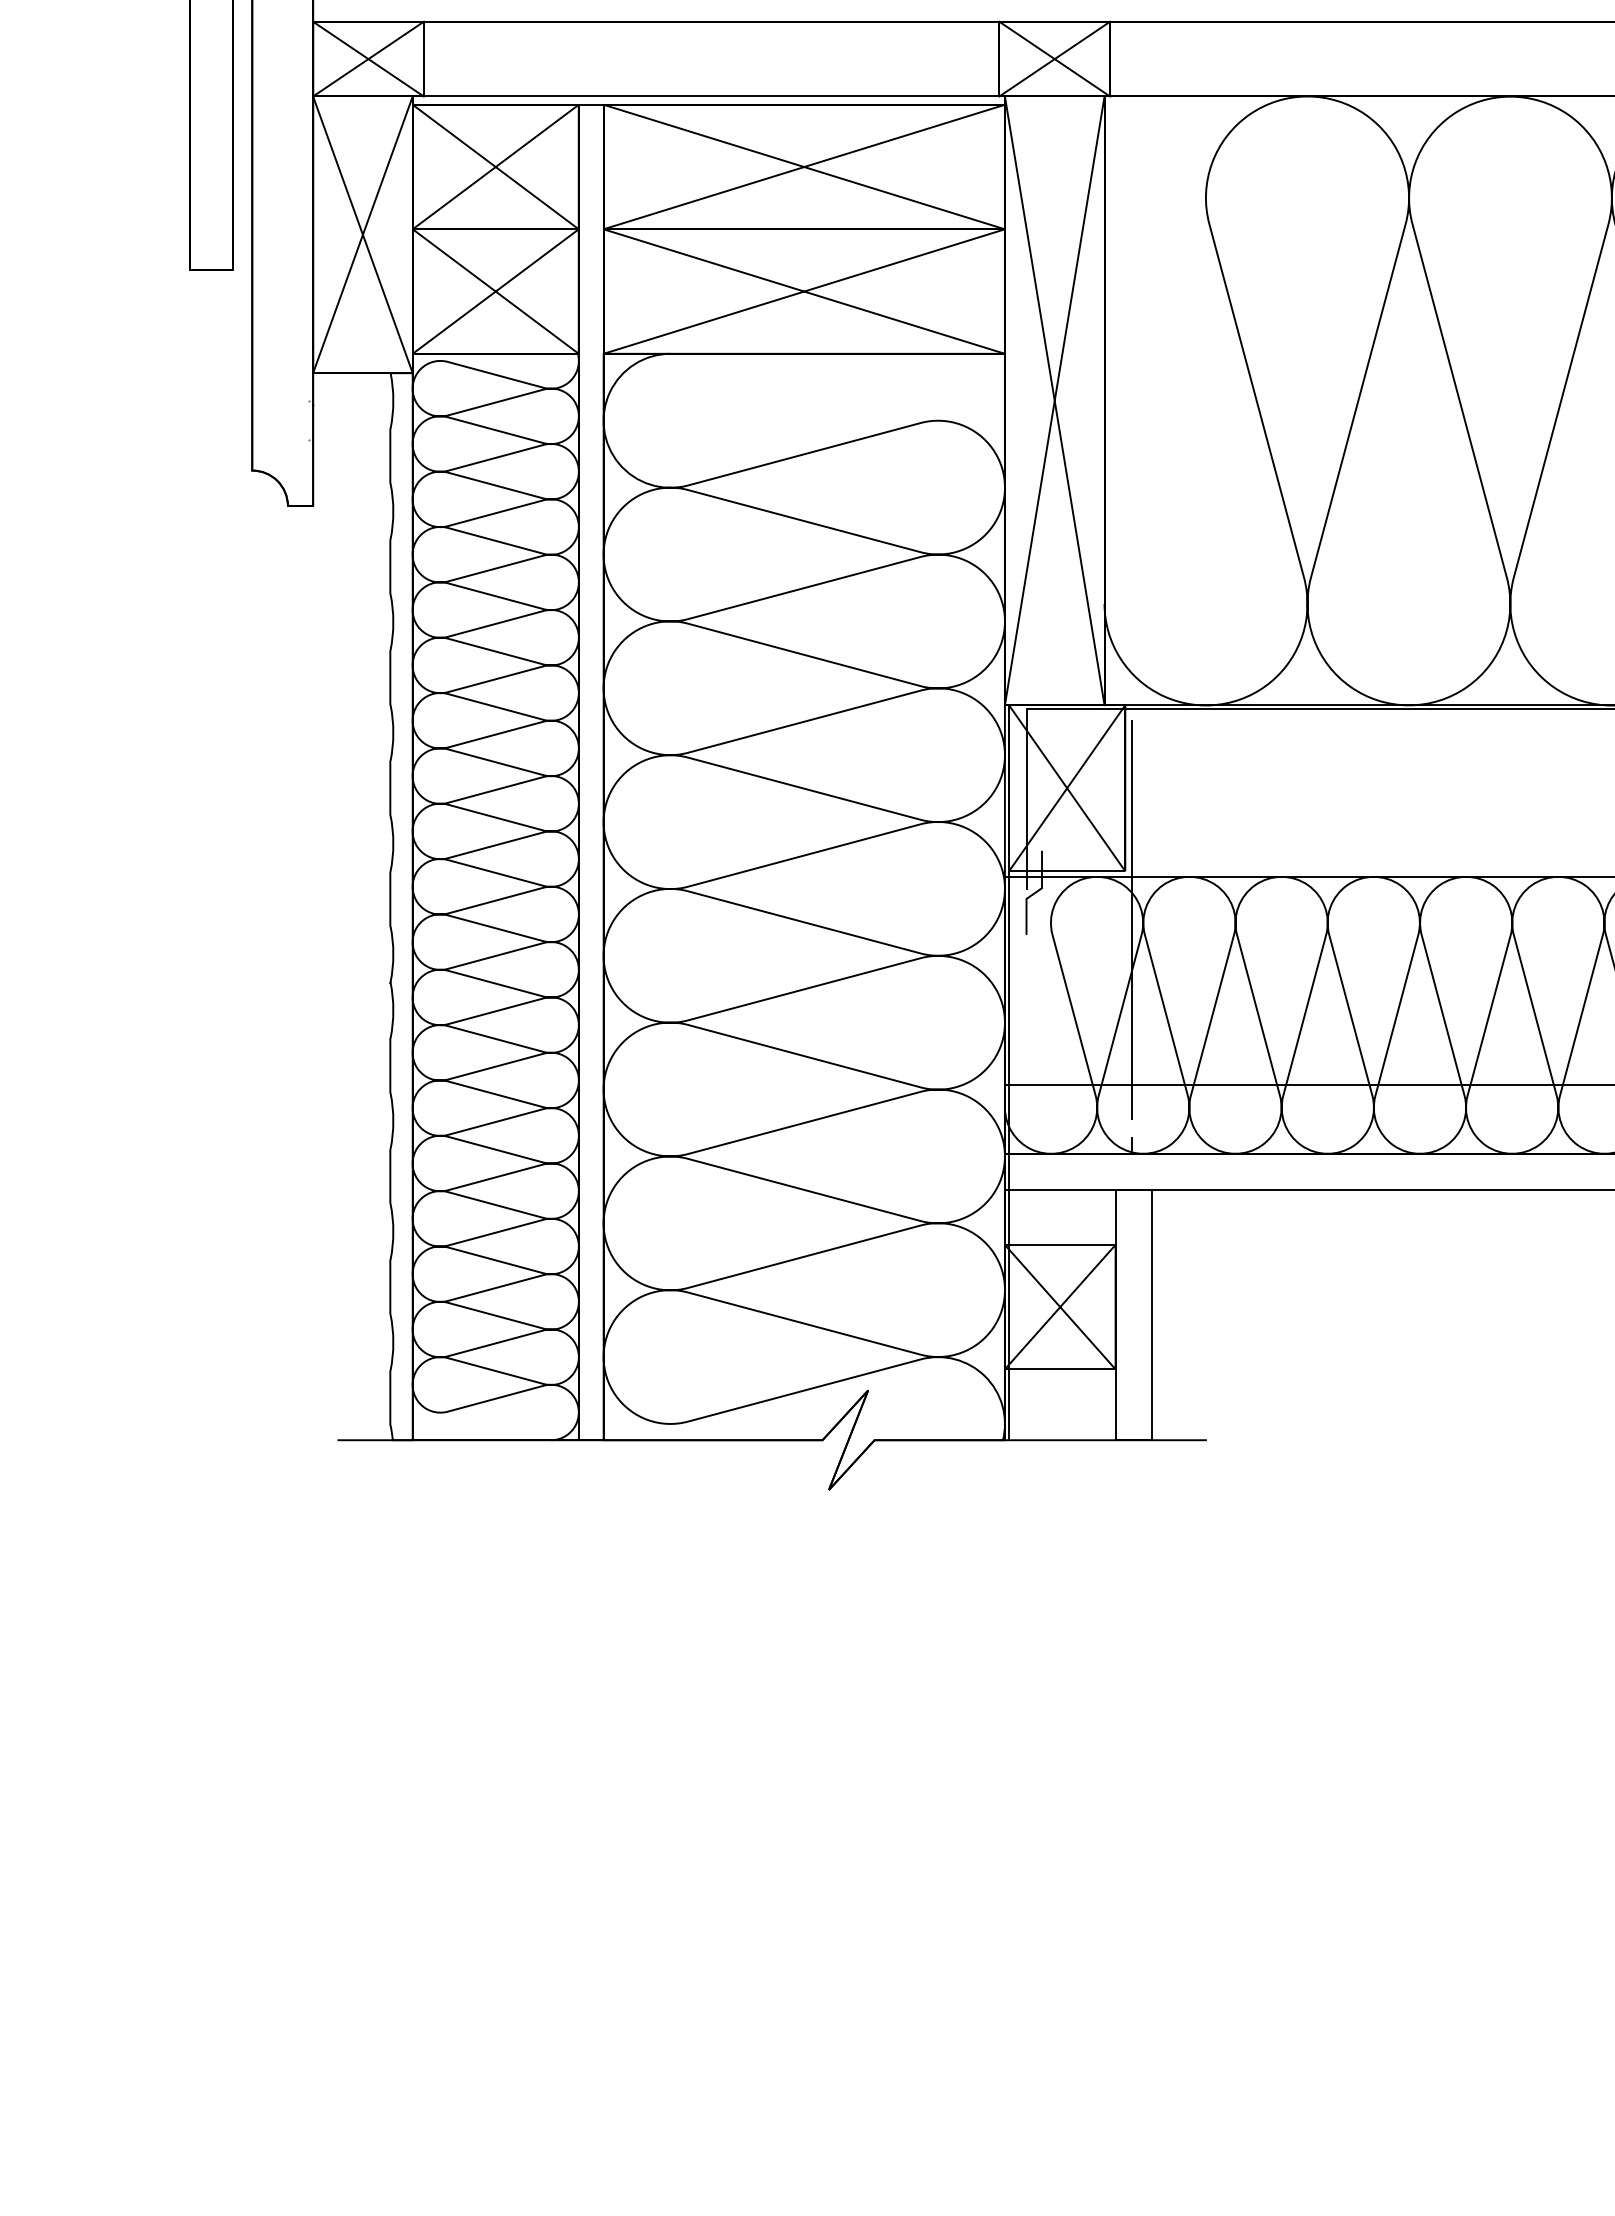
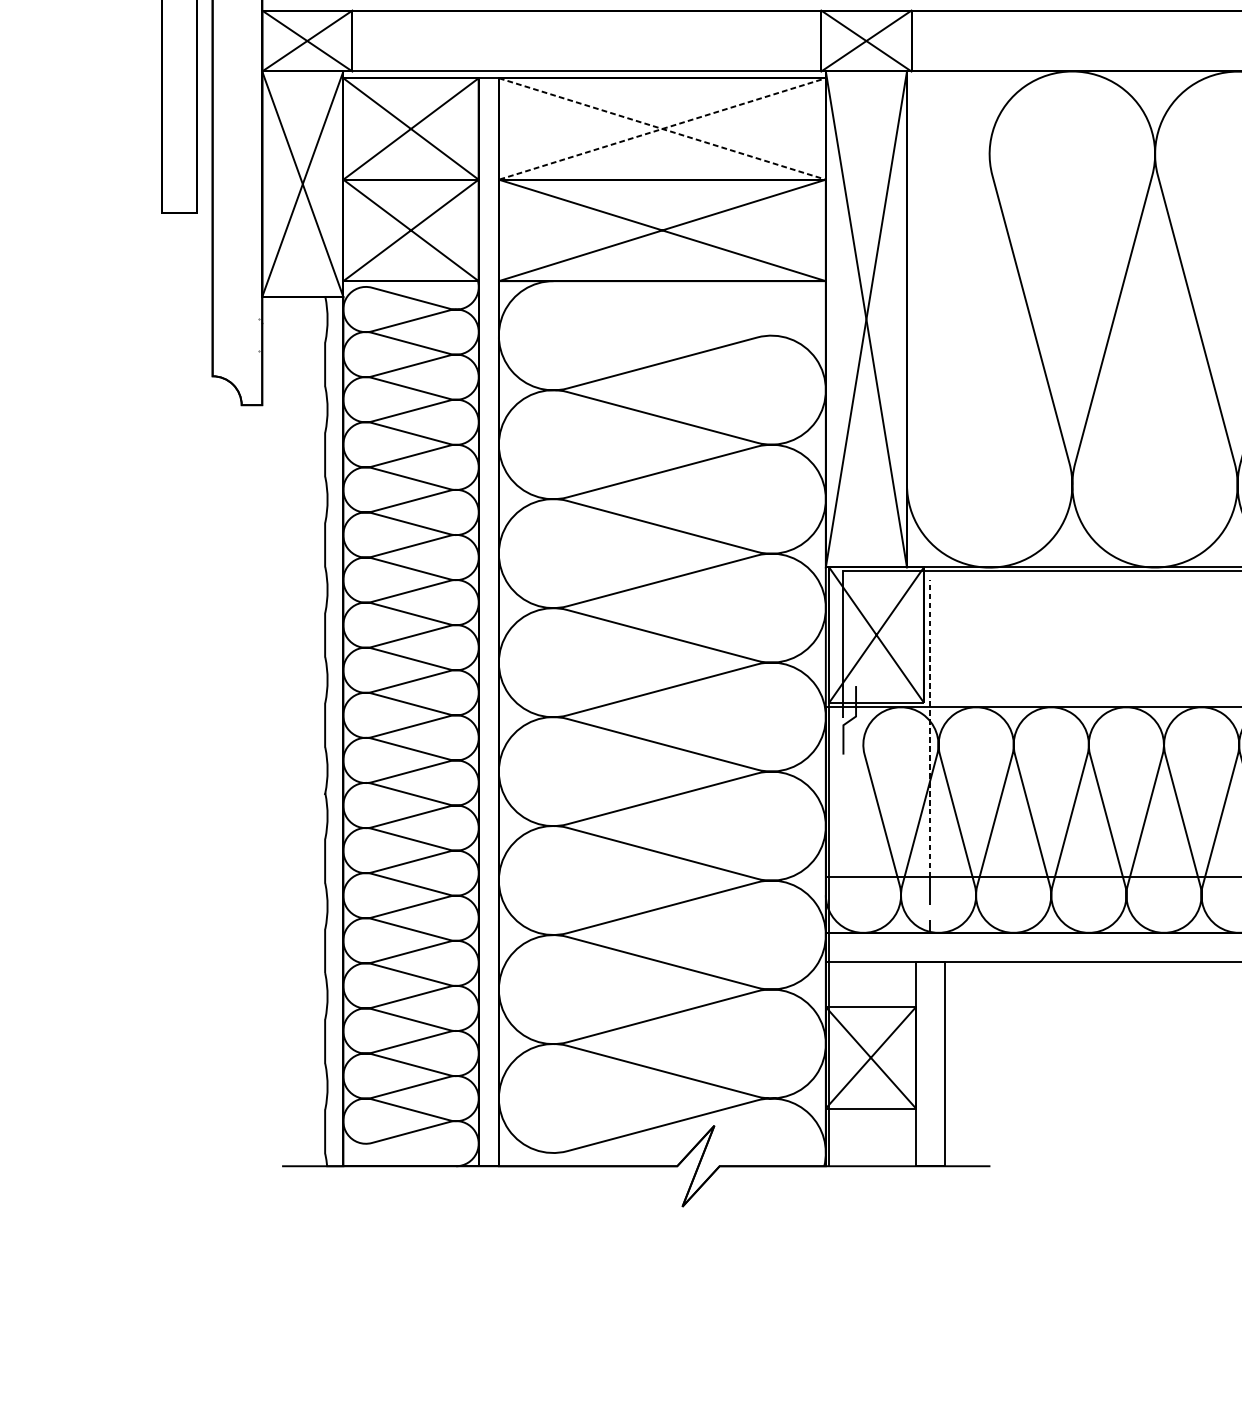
line: (1004, 166) -> (825, 128), solid -> dashed
line: (1132, 902) -> (929, 728), solid -> dashed

